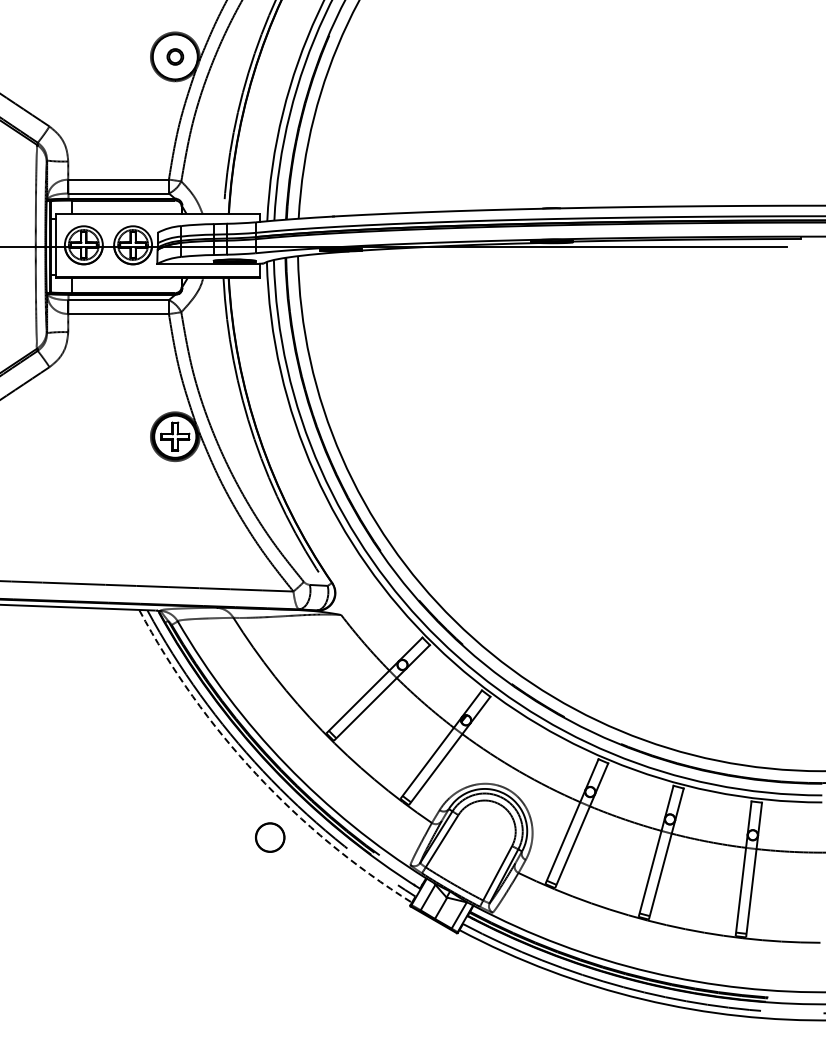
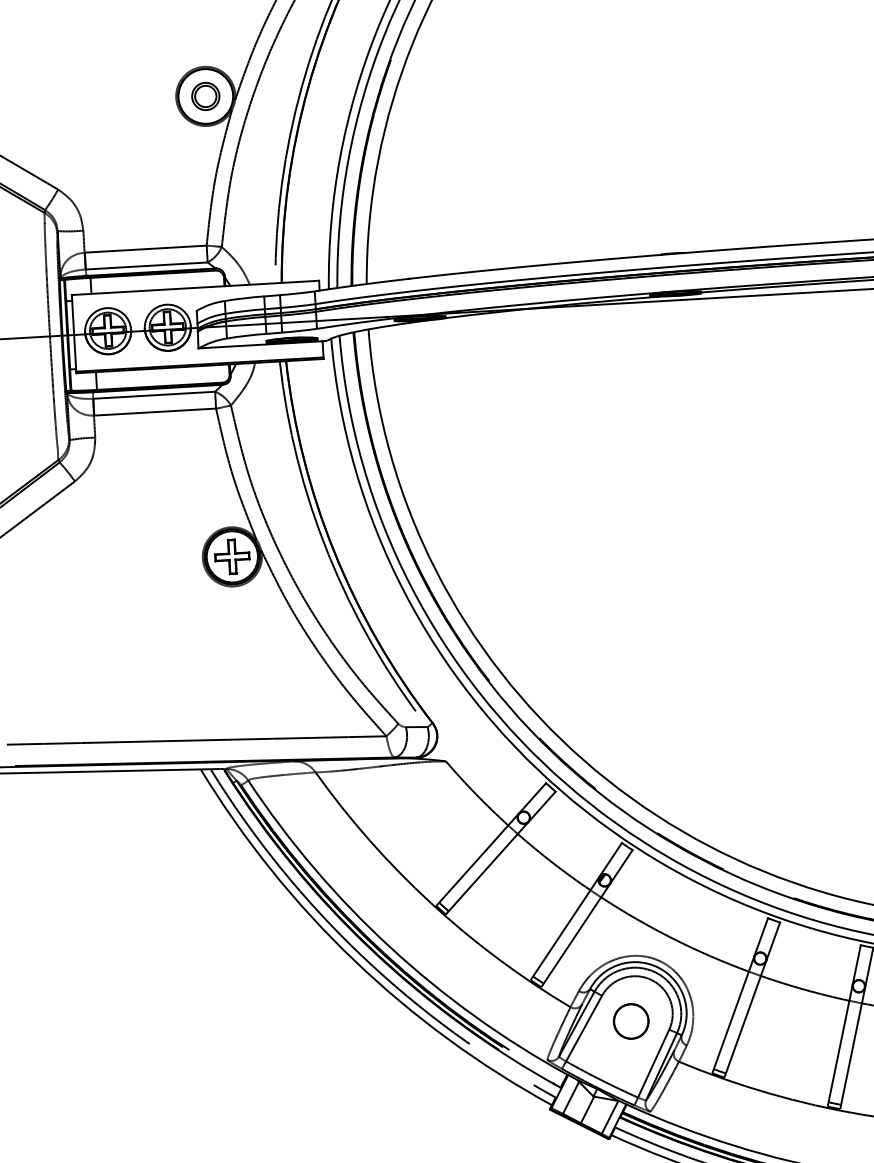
part: (175, 56) -> (206, 95), size x1.43
arc: (256, 774) -> (354, 960), dashed -> solid
circle: (270, 837) -> (631, 1021), moved

